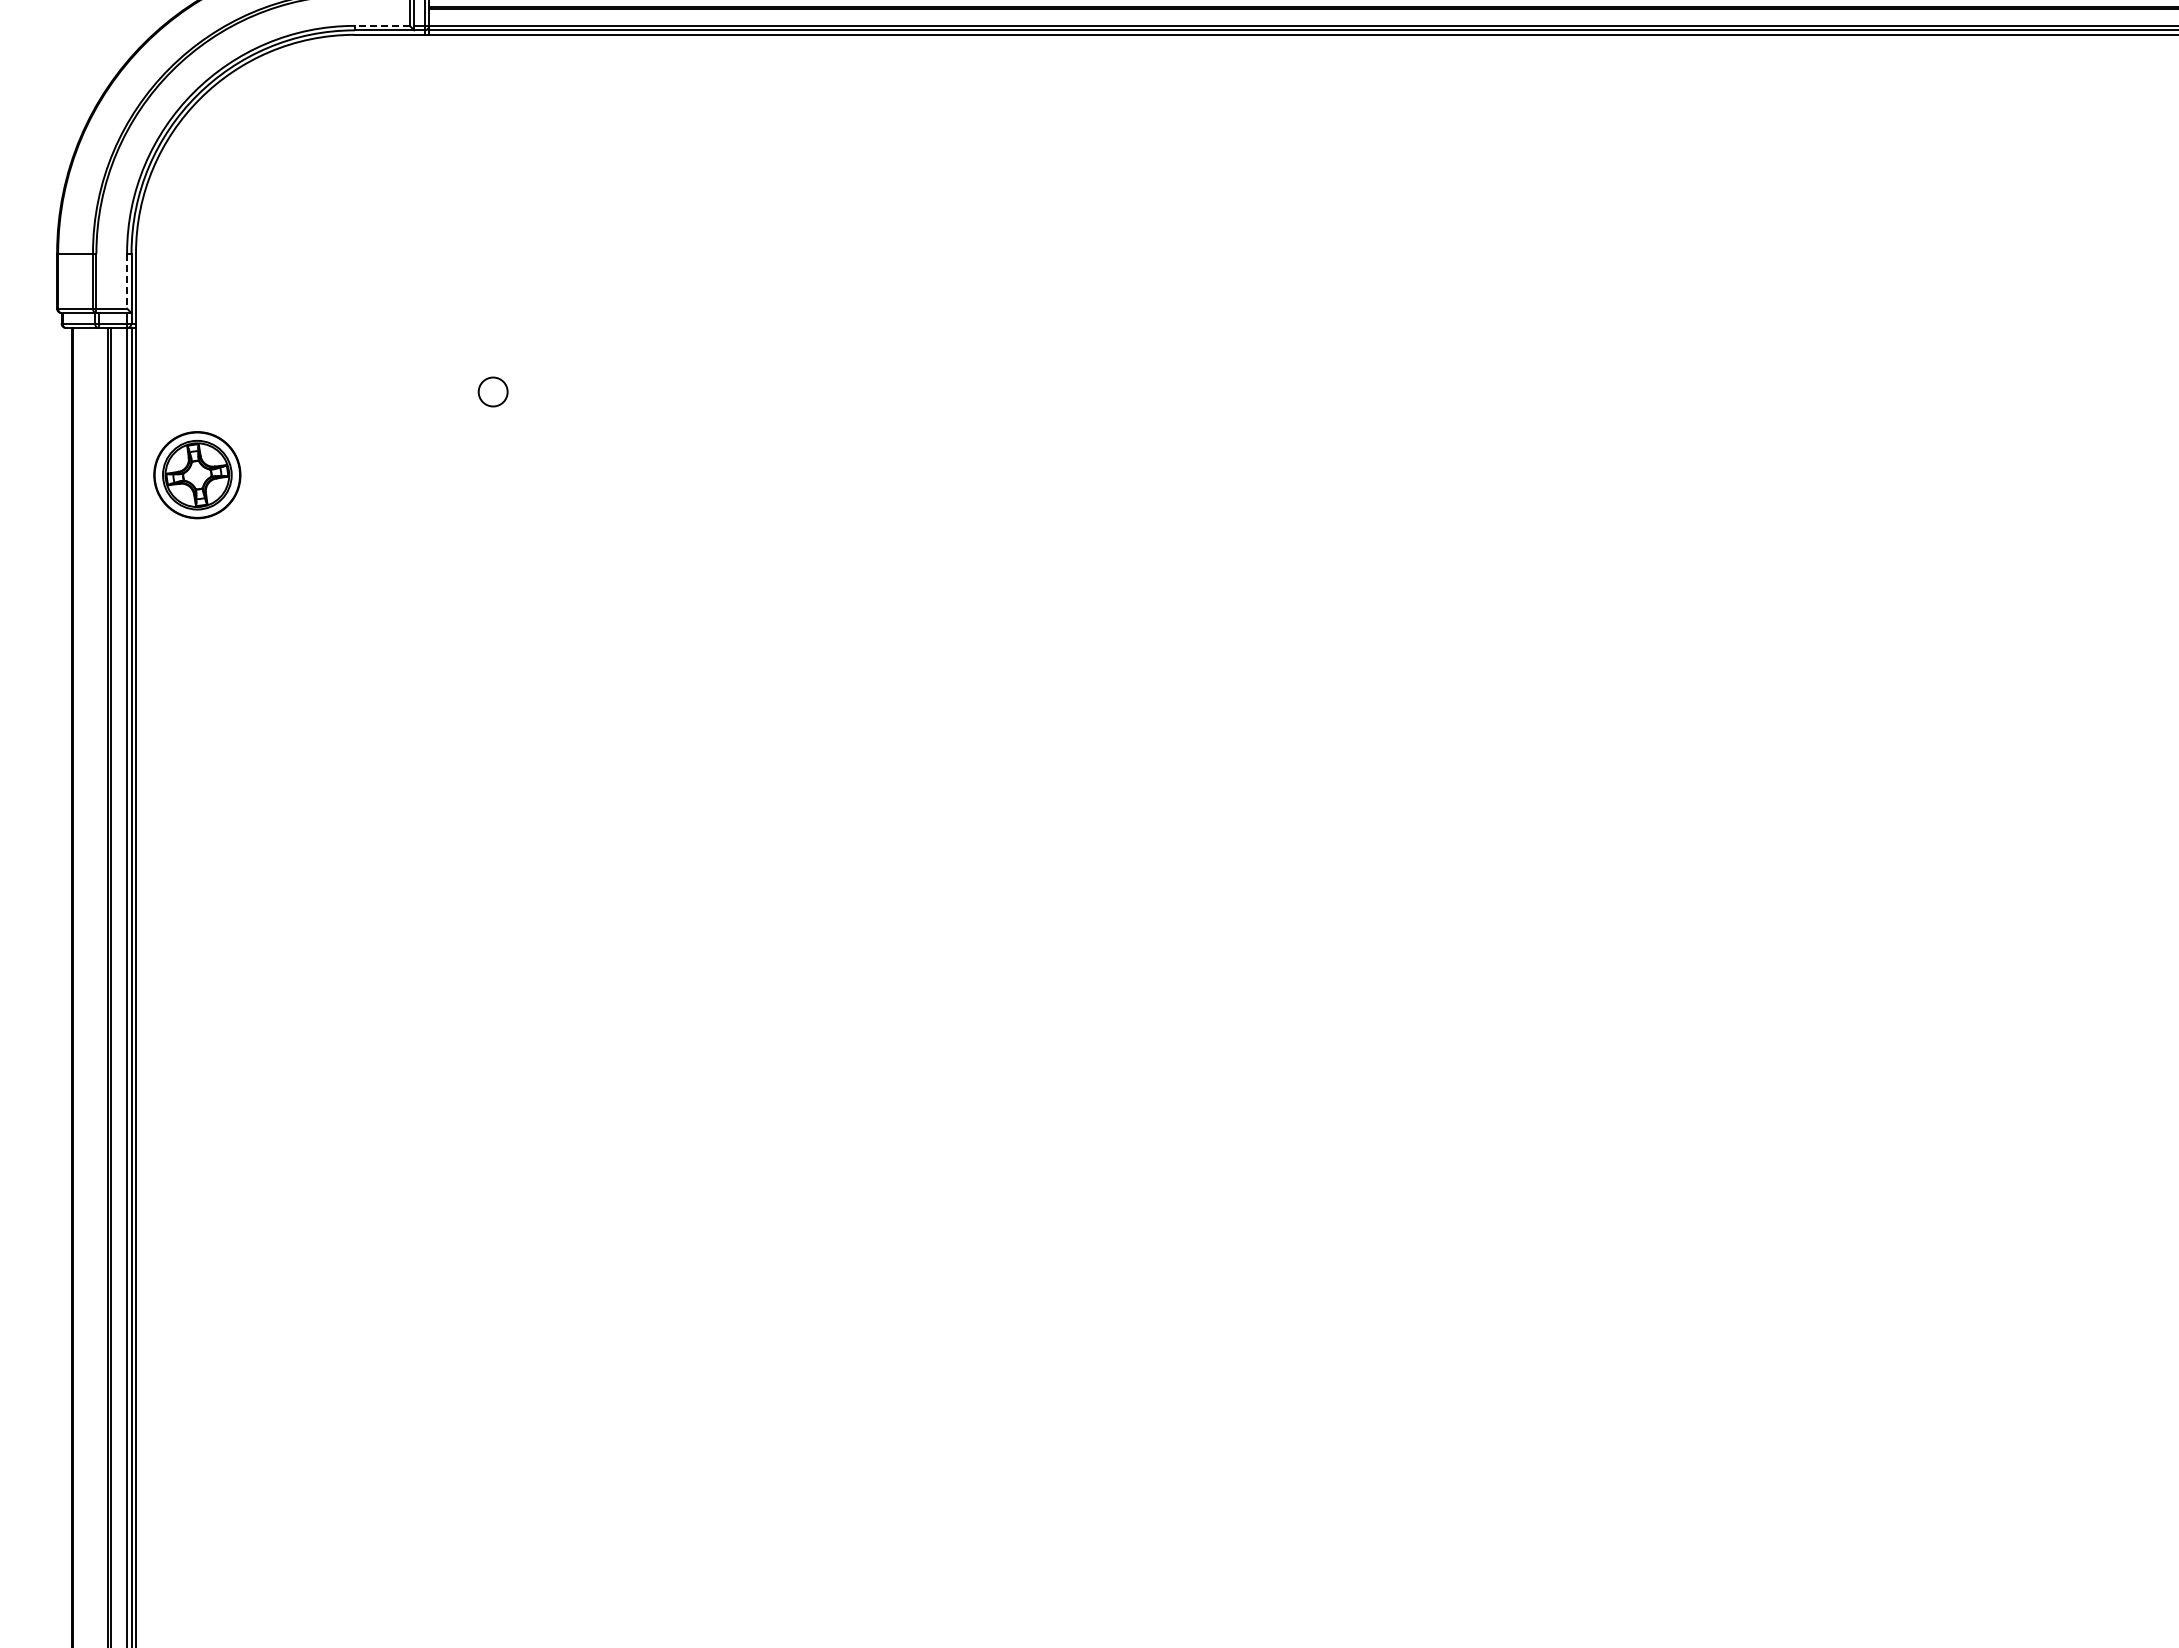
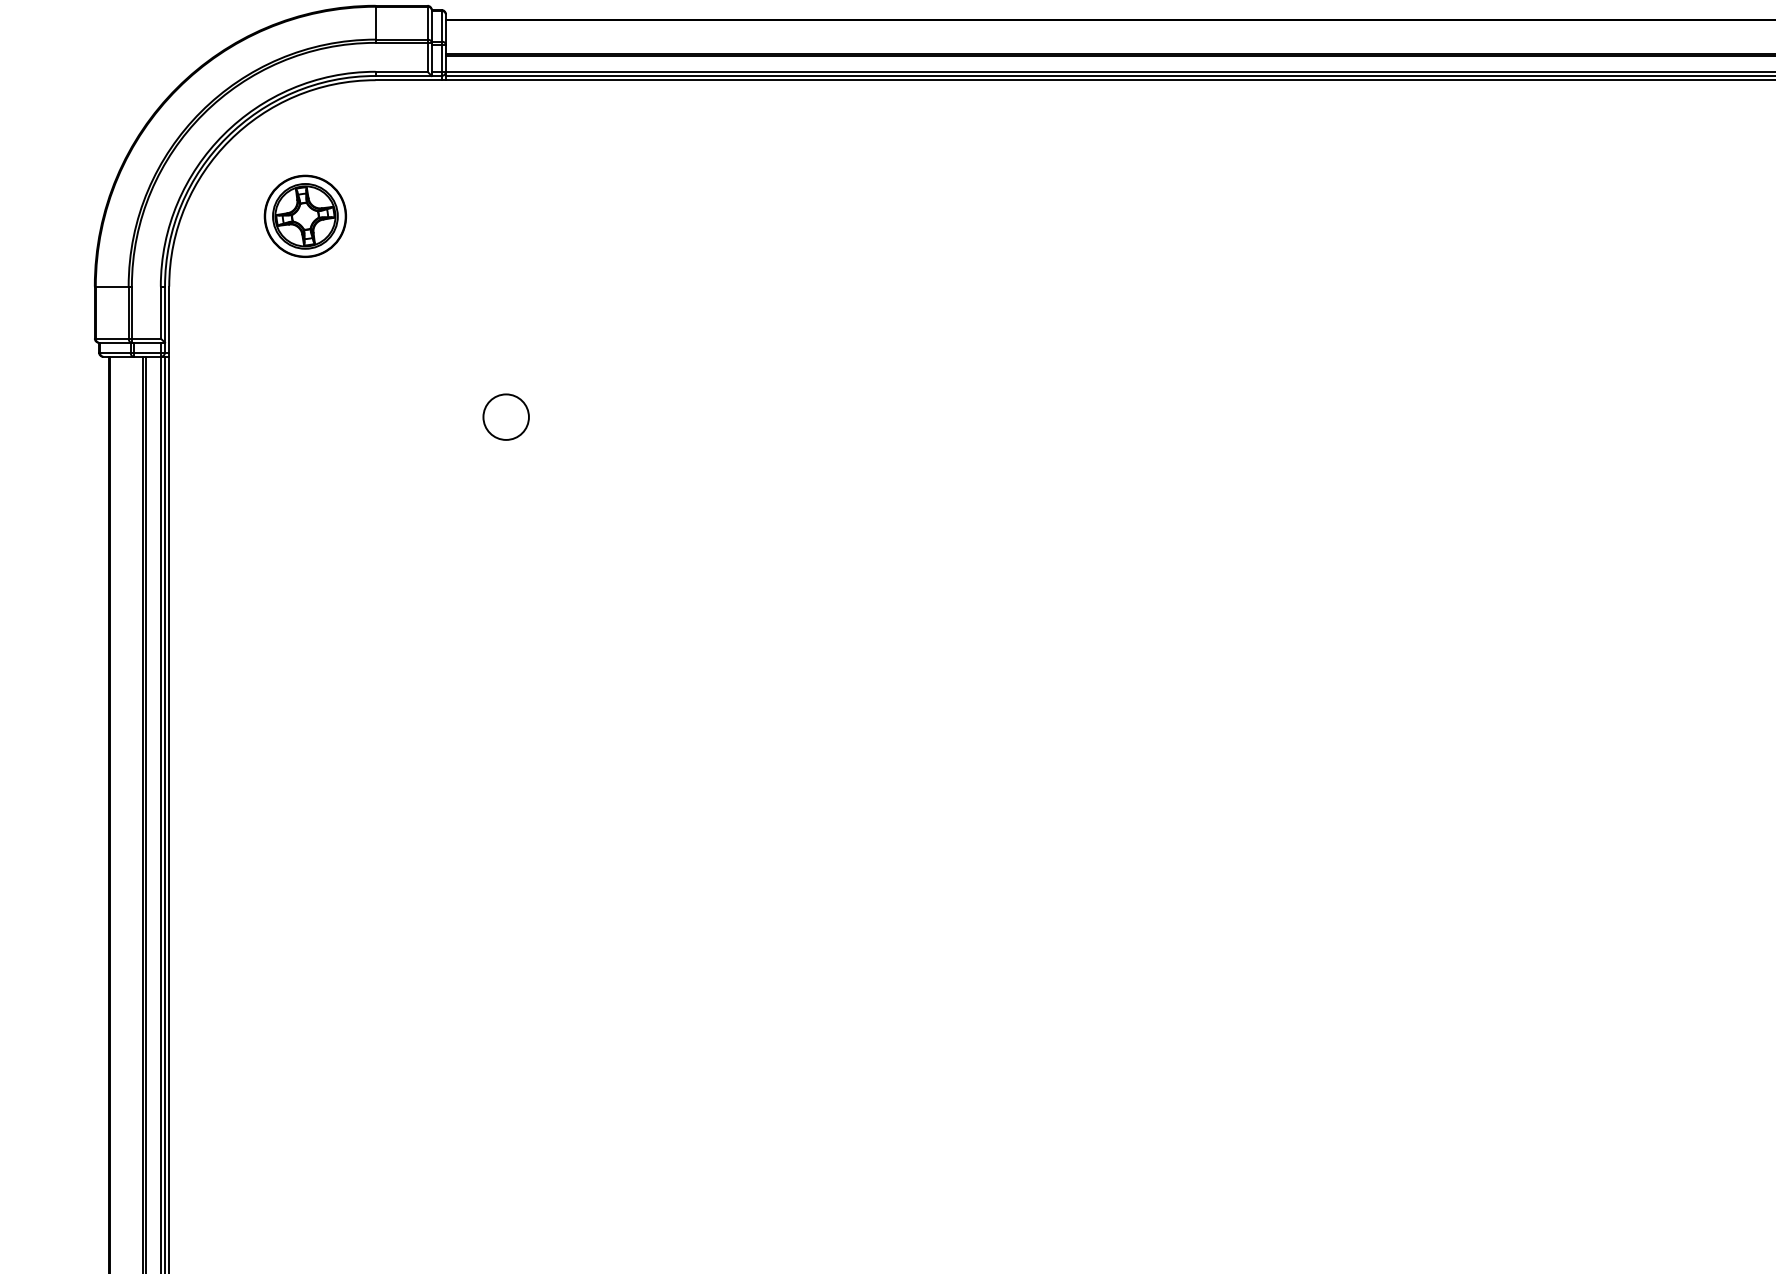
line: (382, 25) -> (401, 71), dashed -> solid
line: (127, 281) -> (161, 312), dashed -> solid
circle: (493, 391) -> (506, 416), size x1.67
part: (197, 475) -> (305, 216), moved

